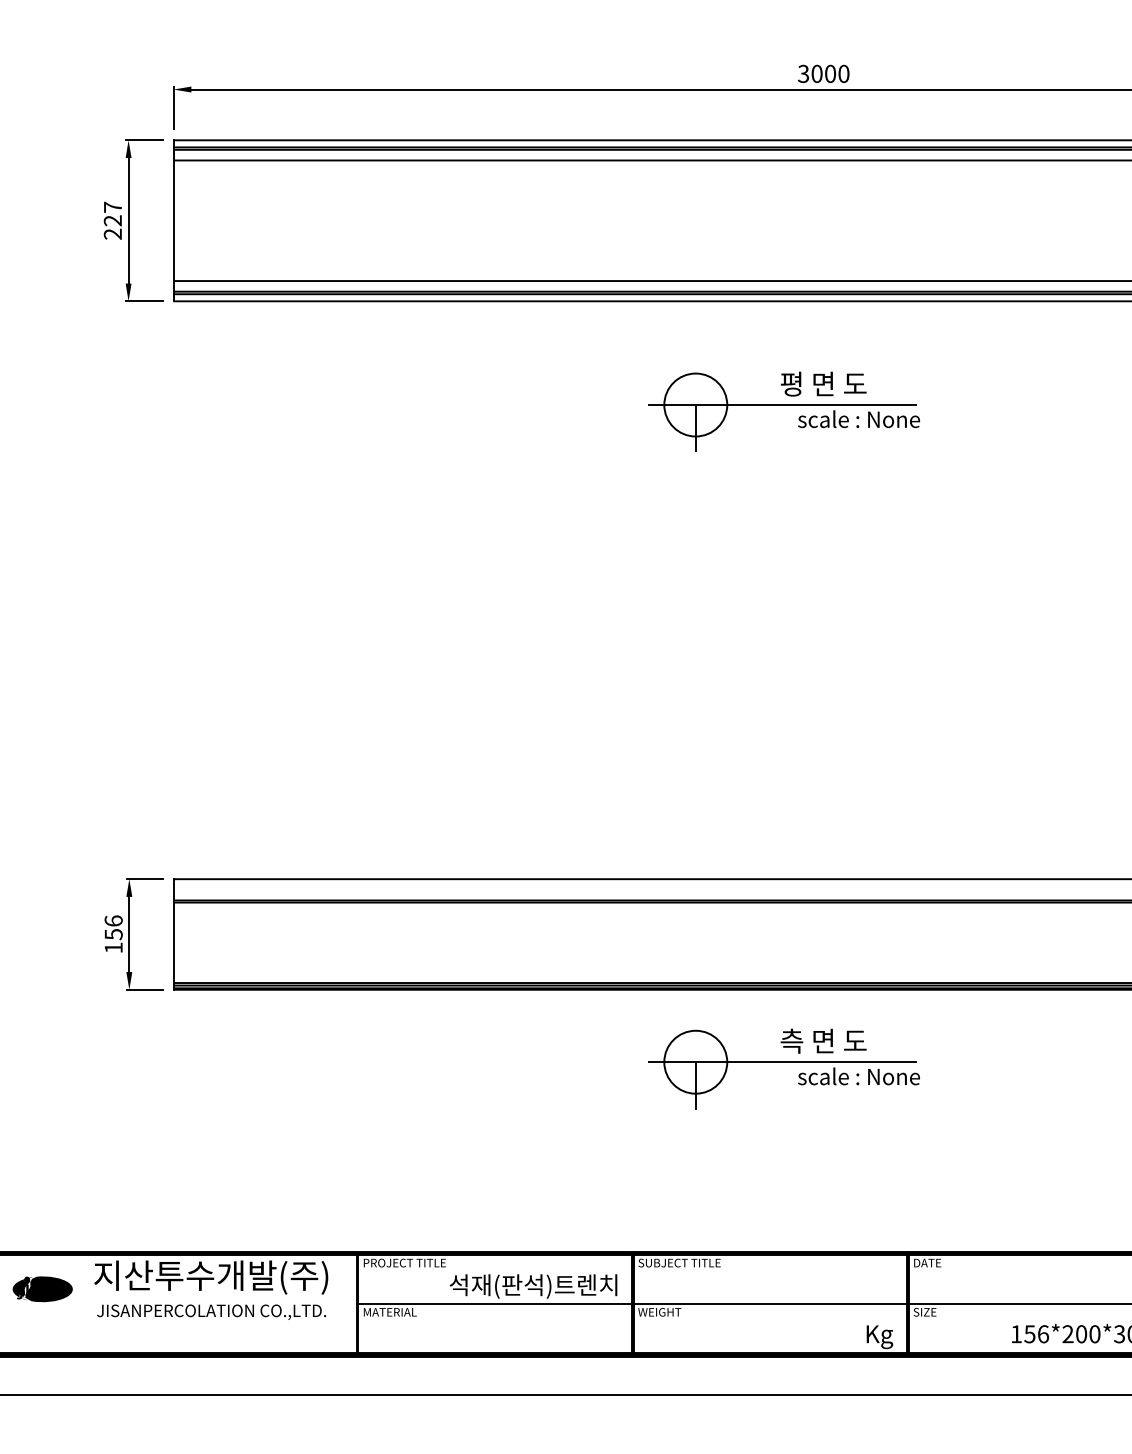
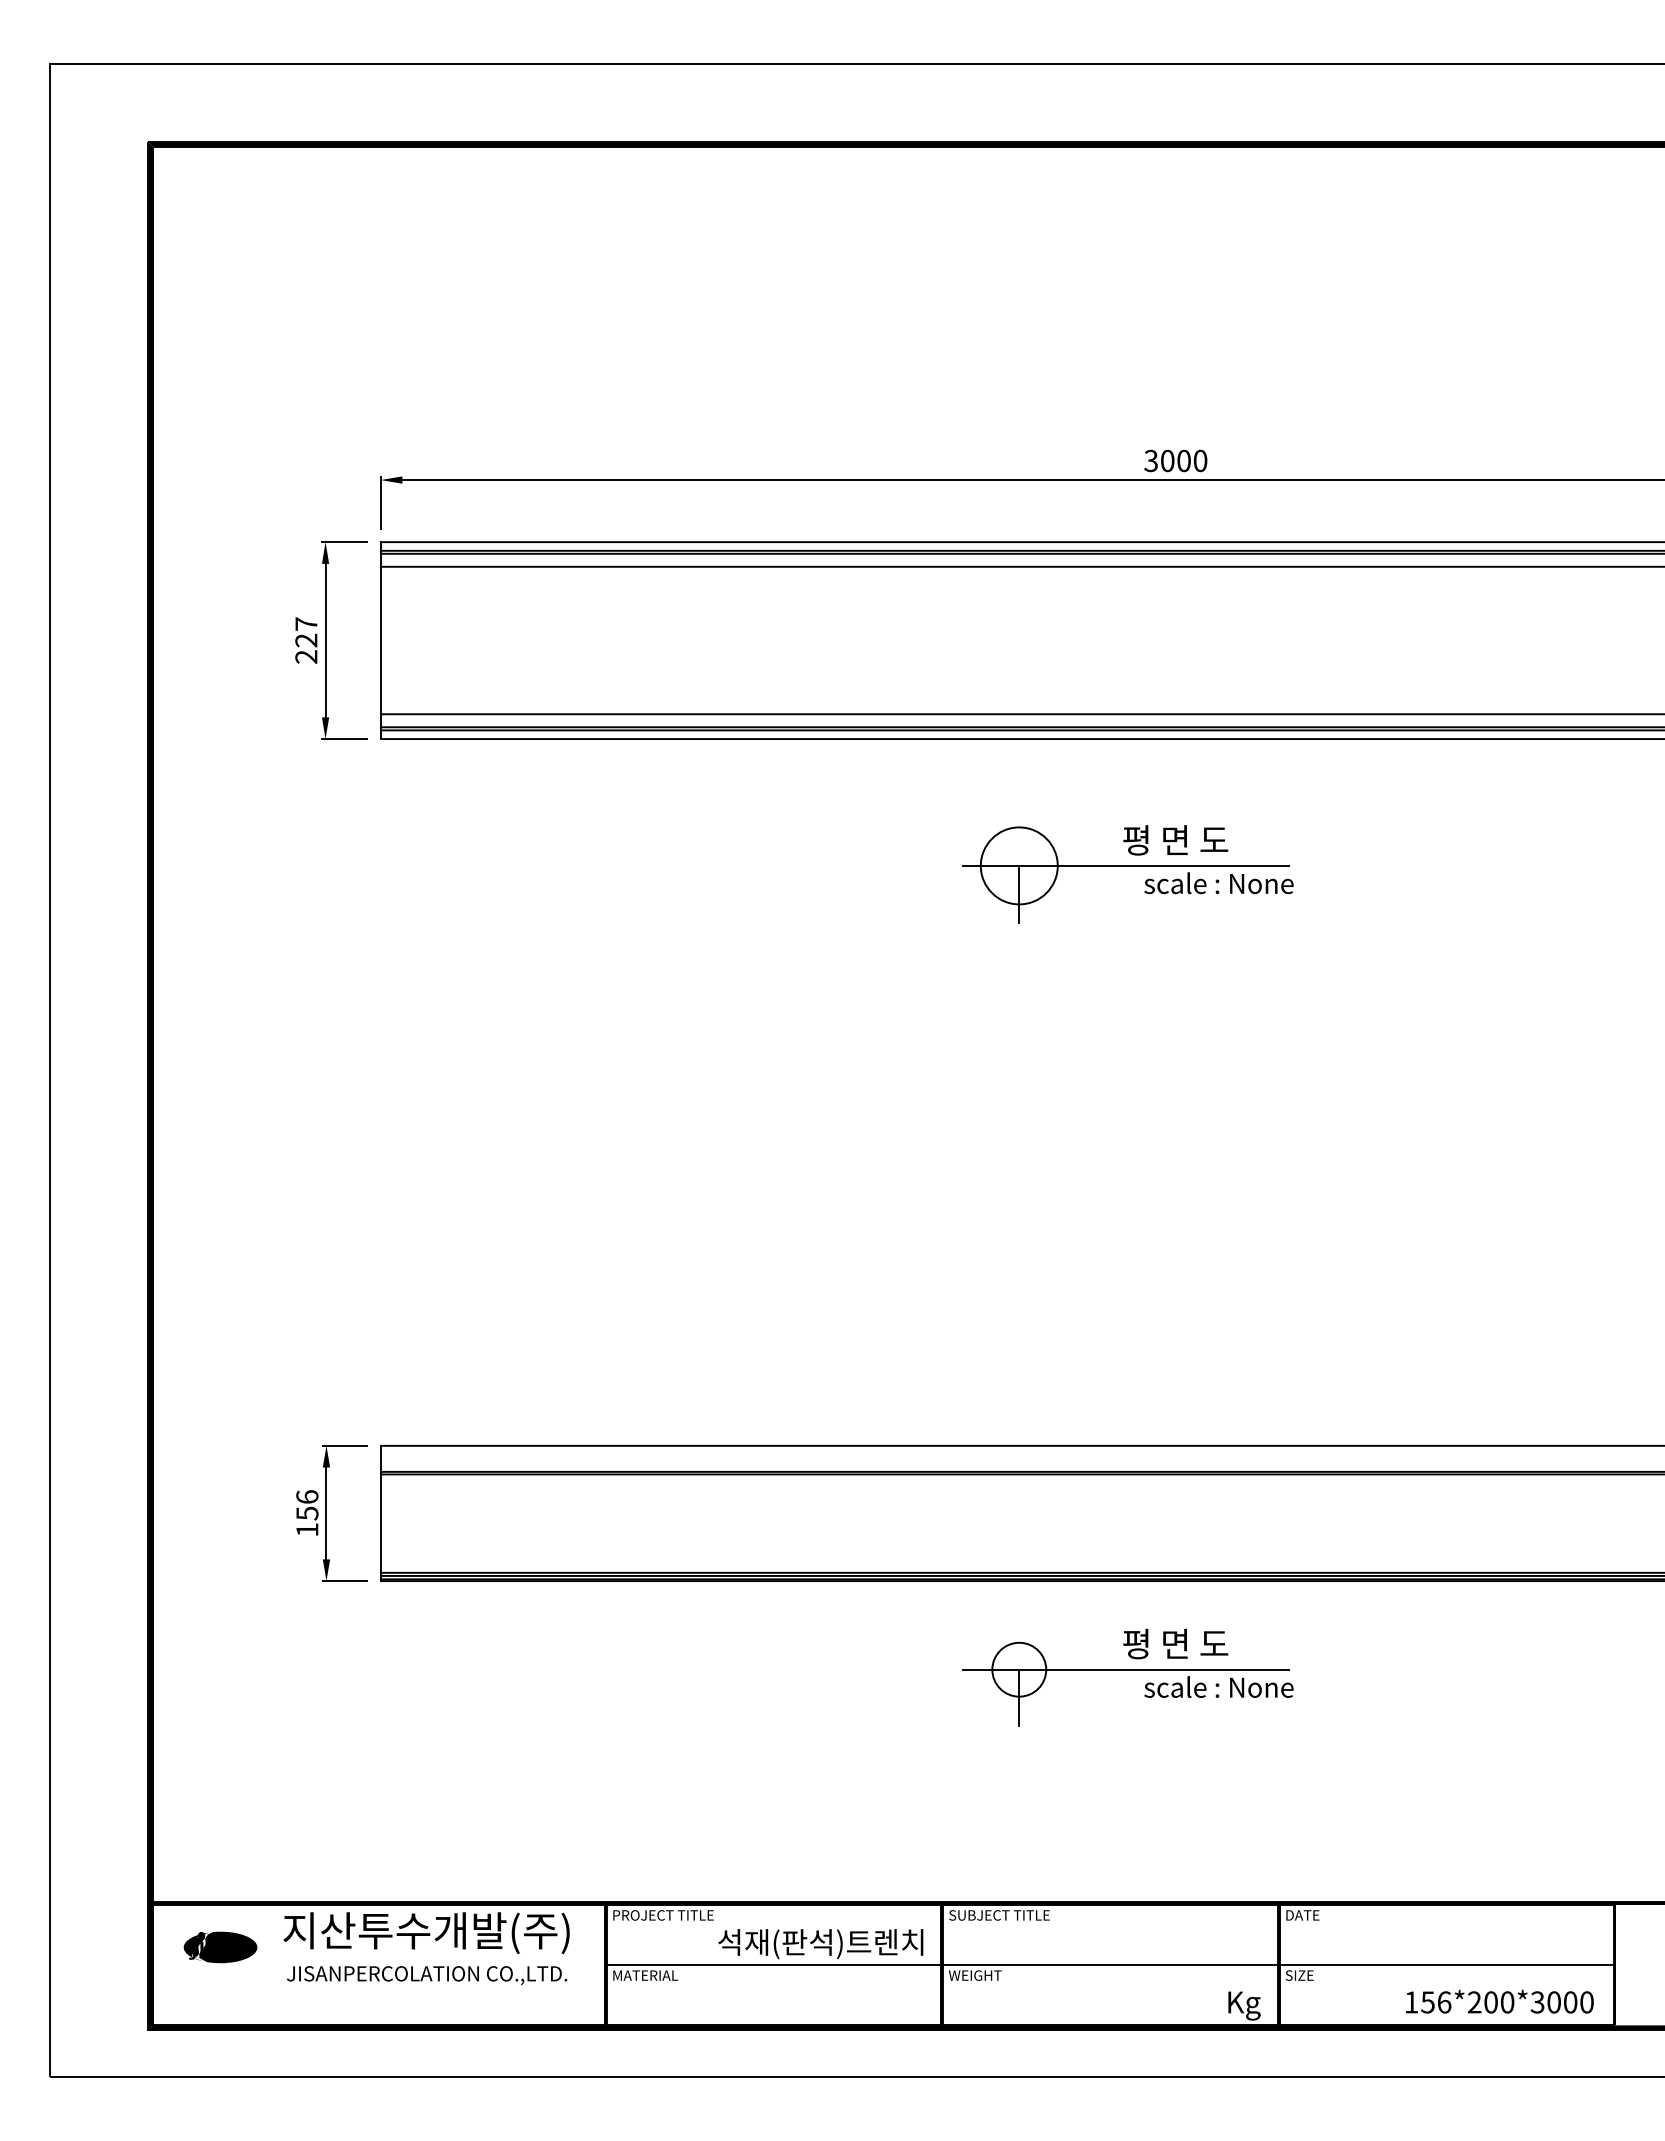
text: (791, 1040) -> (1136, 1643), 측 면 도 -> 평 면 도
circle: (695, 1062) -> (1018, 1669), size x0.7

